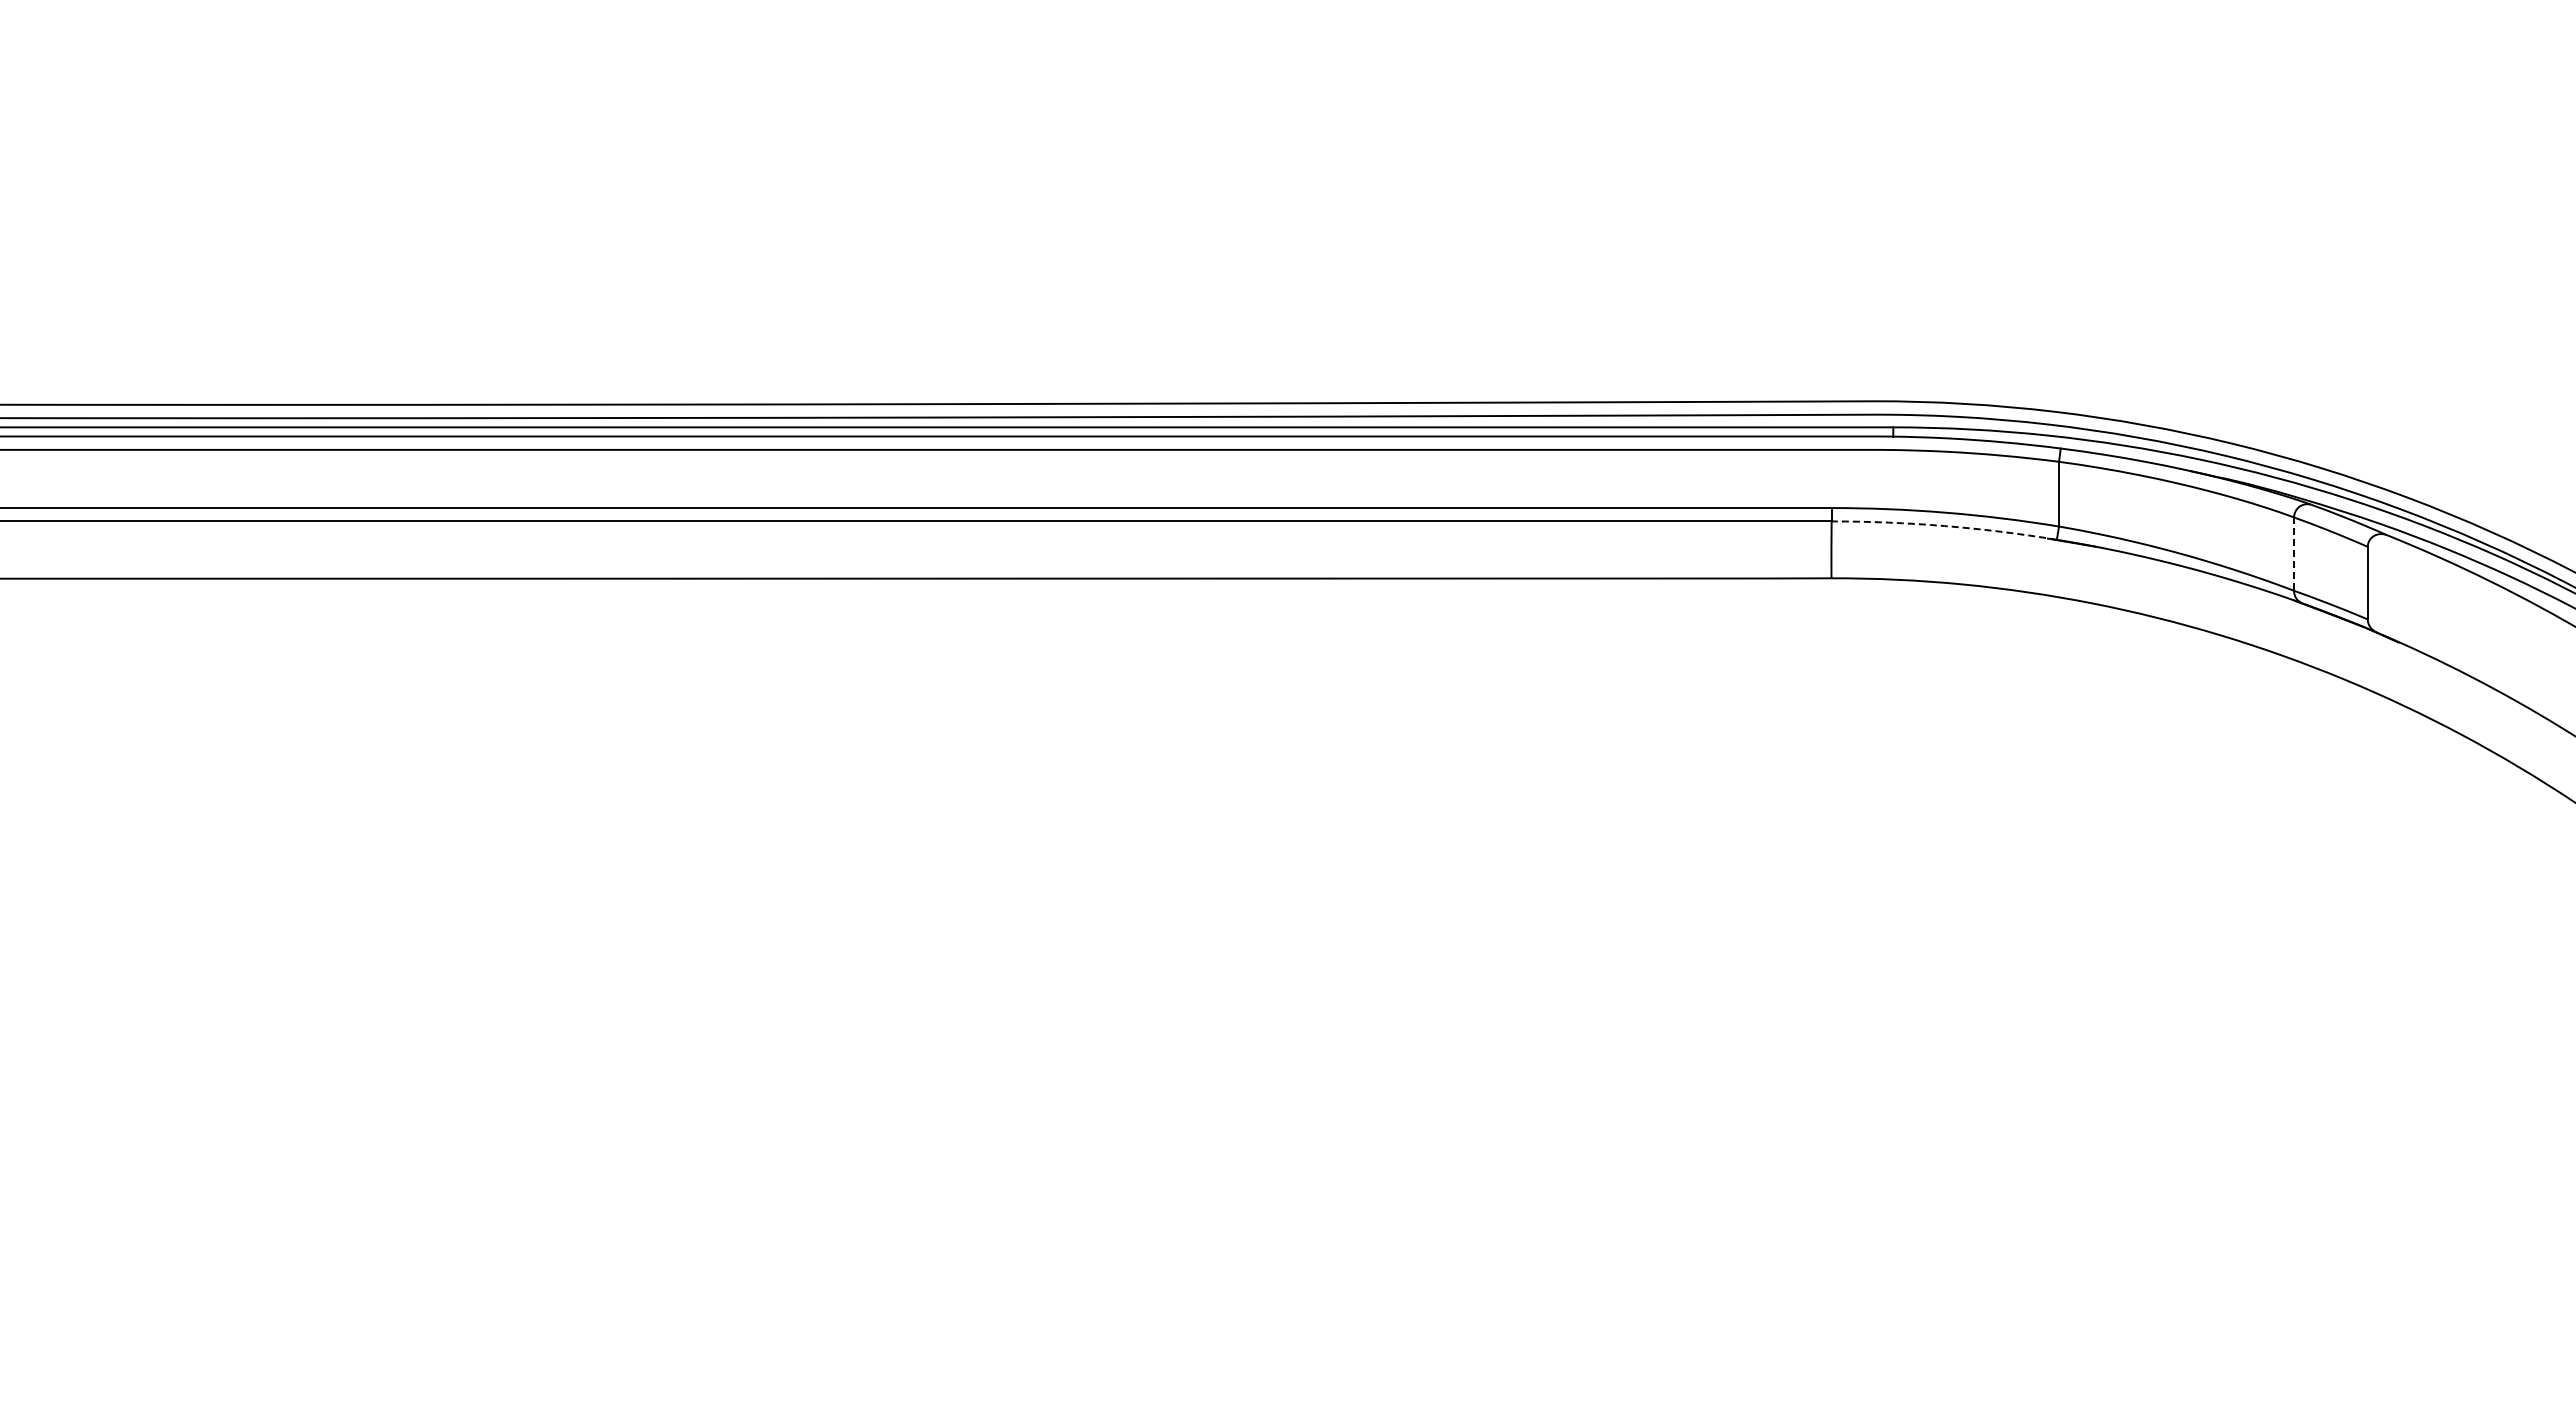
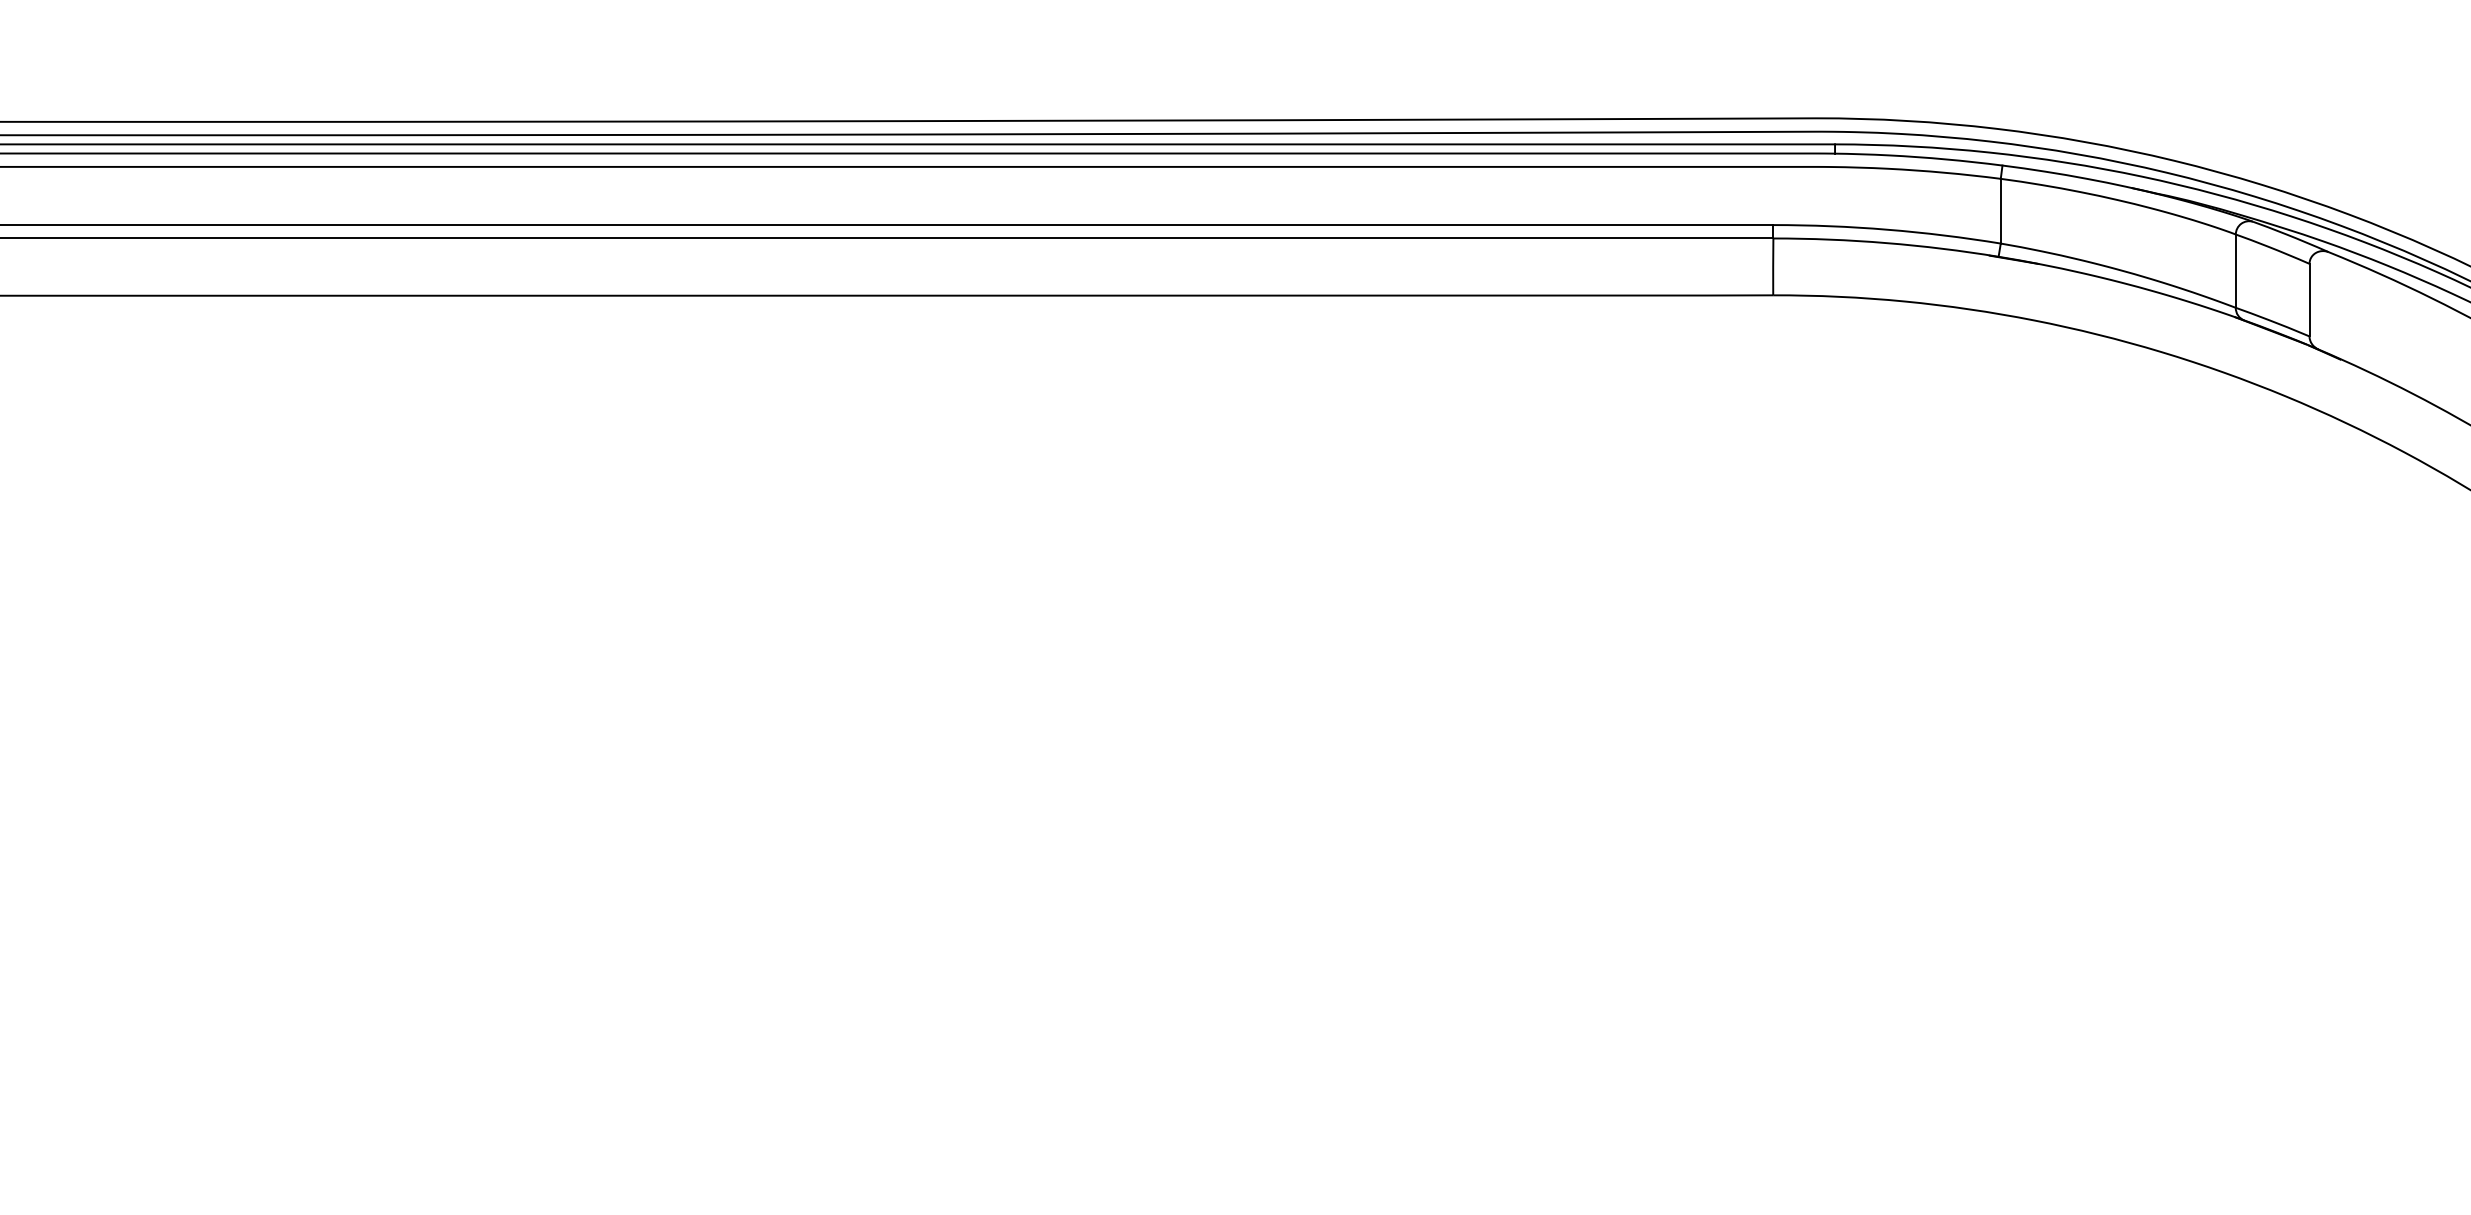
arc: (1944, 526) -> (1886, 243), dashed -> solid
line: (2294, 554) -> (2236, 271), dashed -> solid

